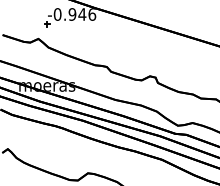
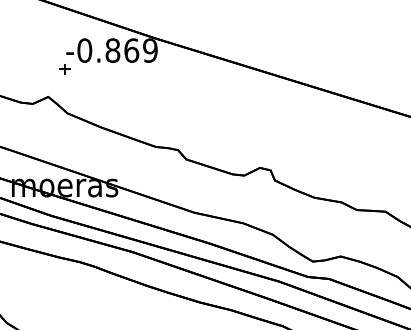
text: (82, 14) -> (131, 50), -0.946 -> -0.869

